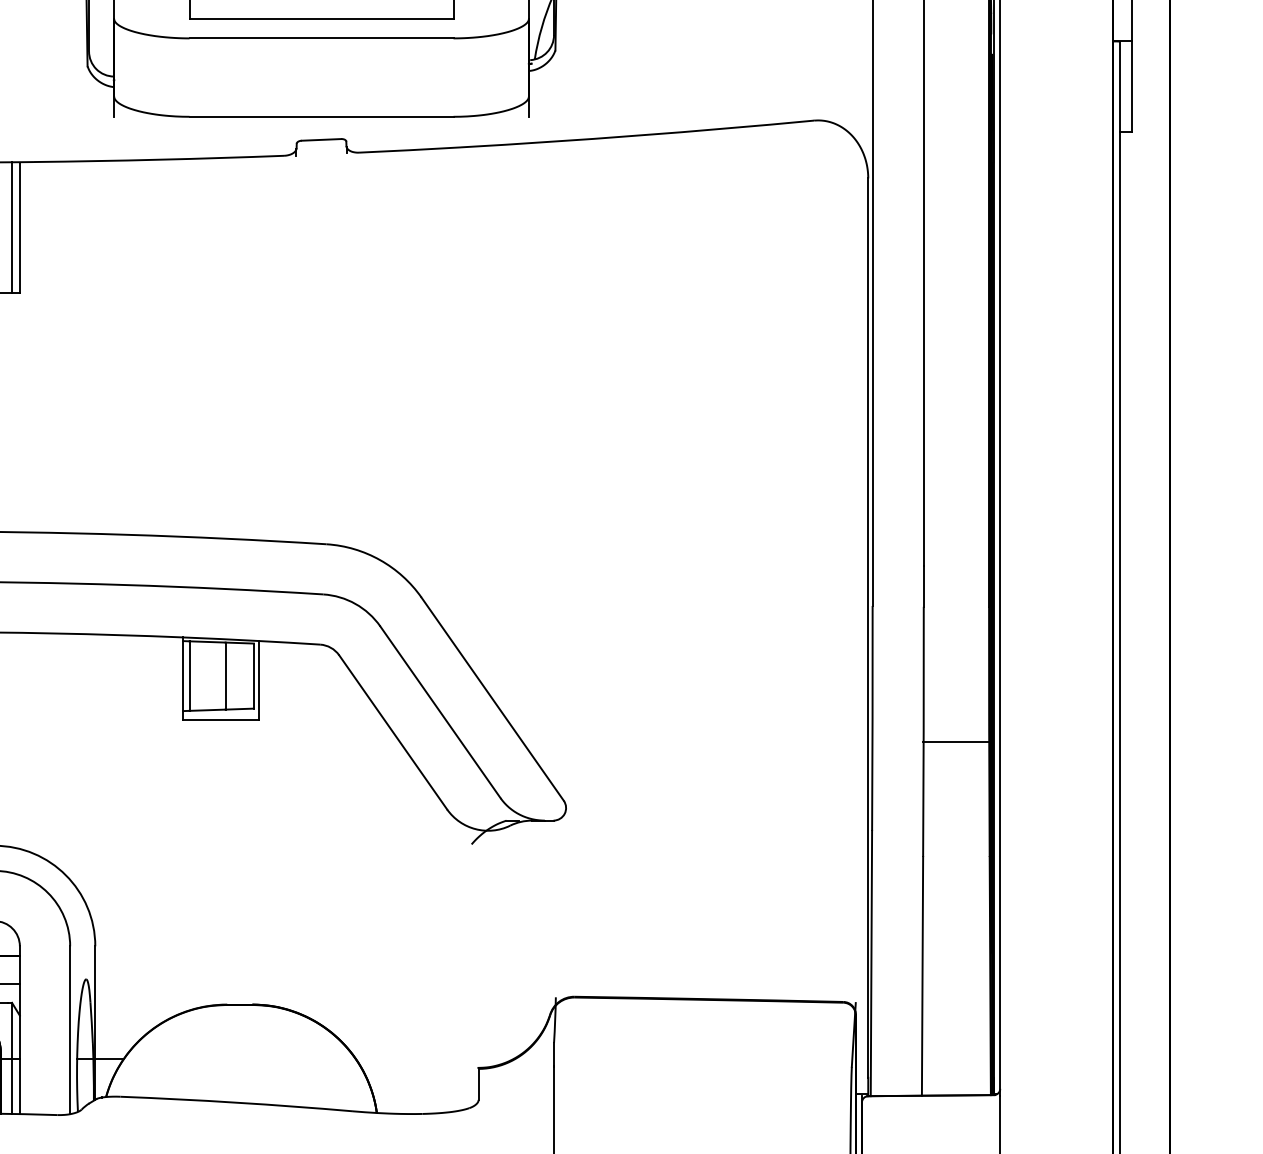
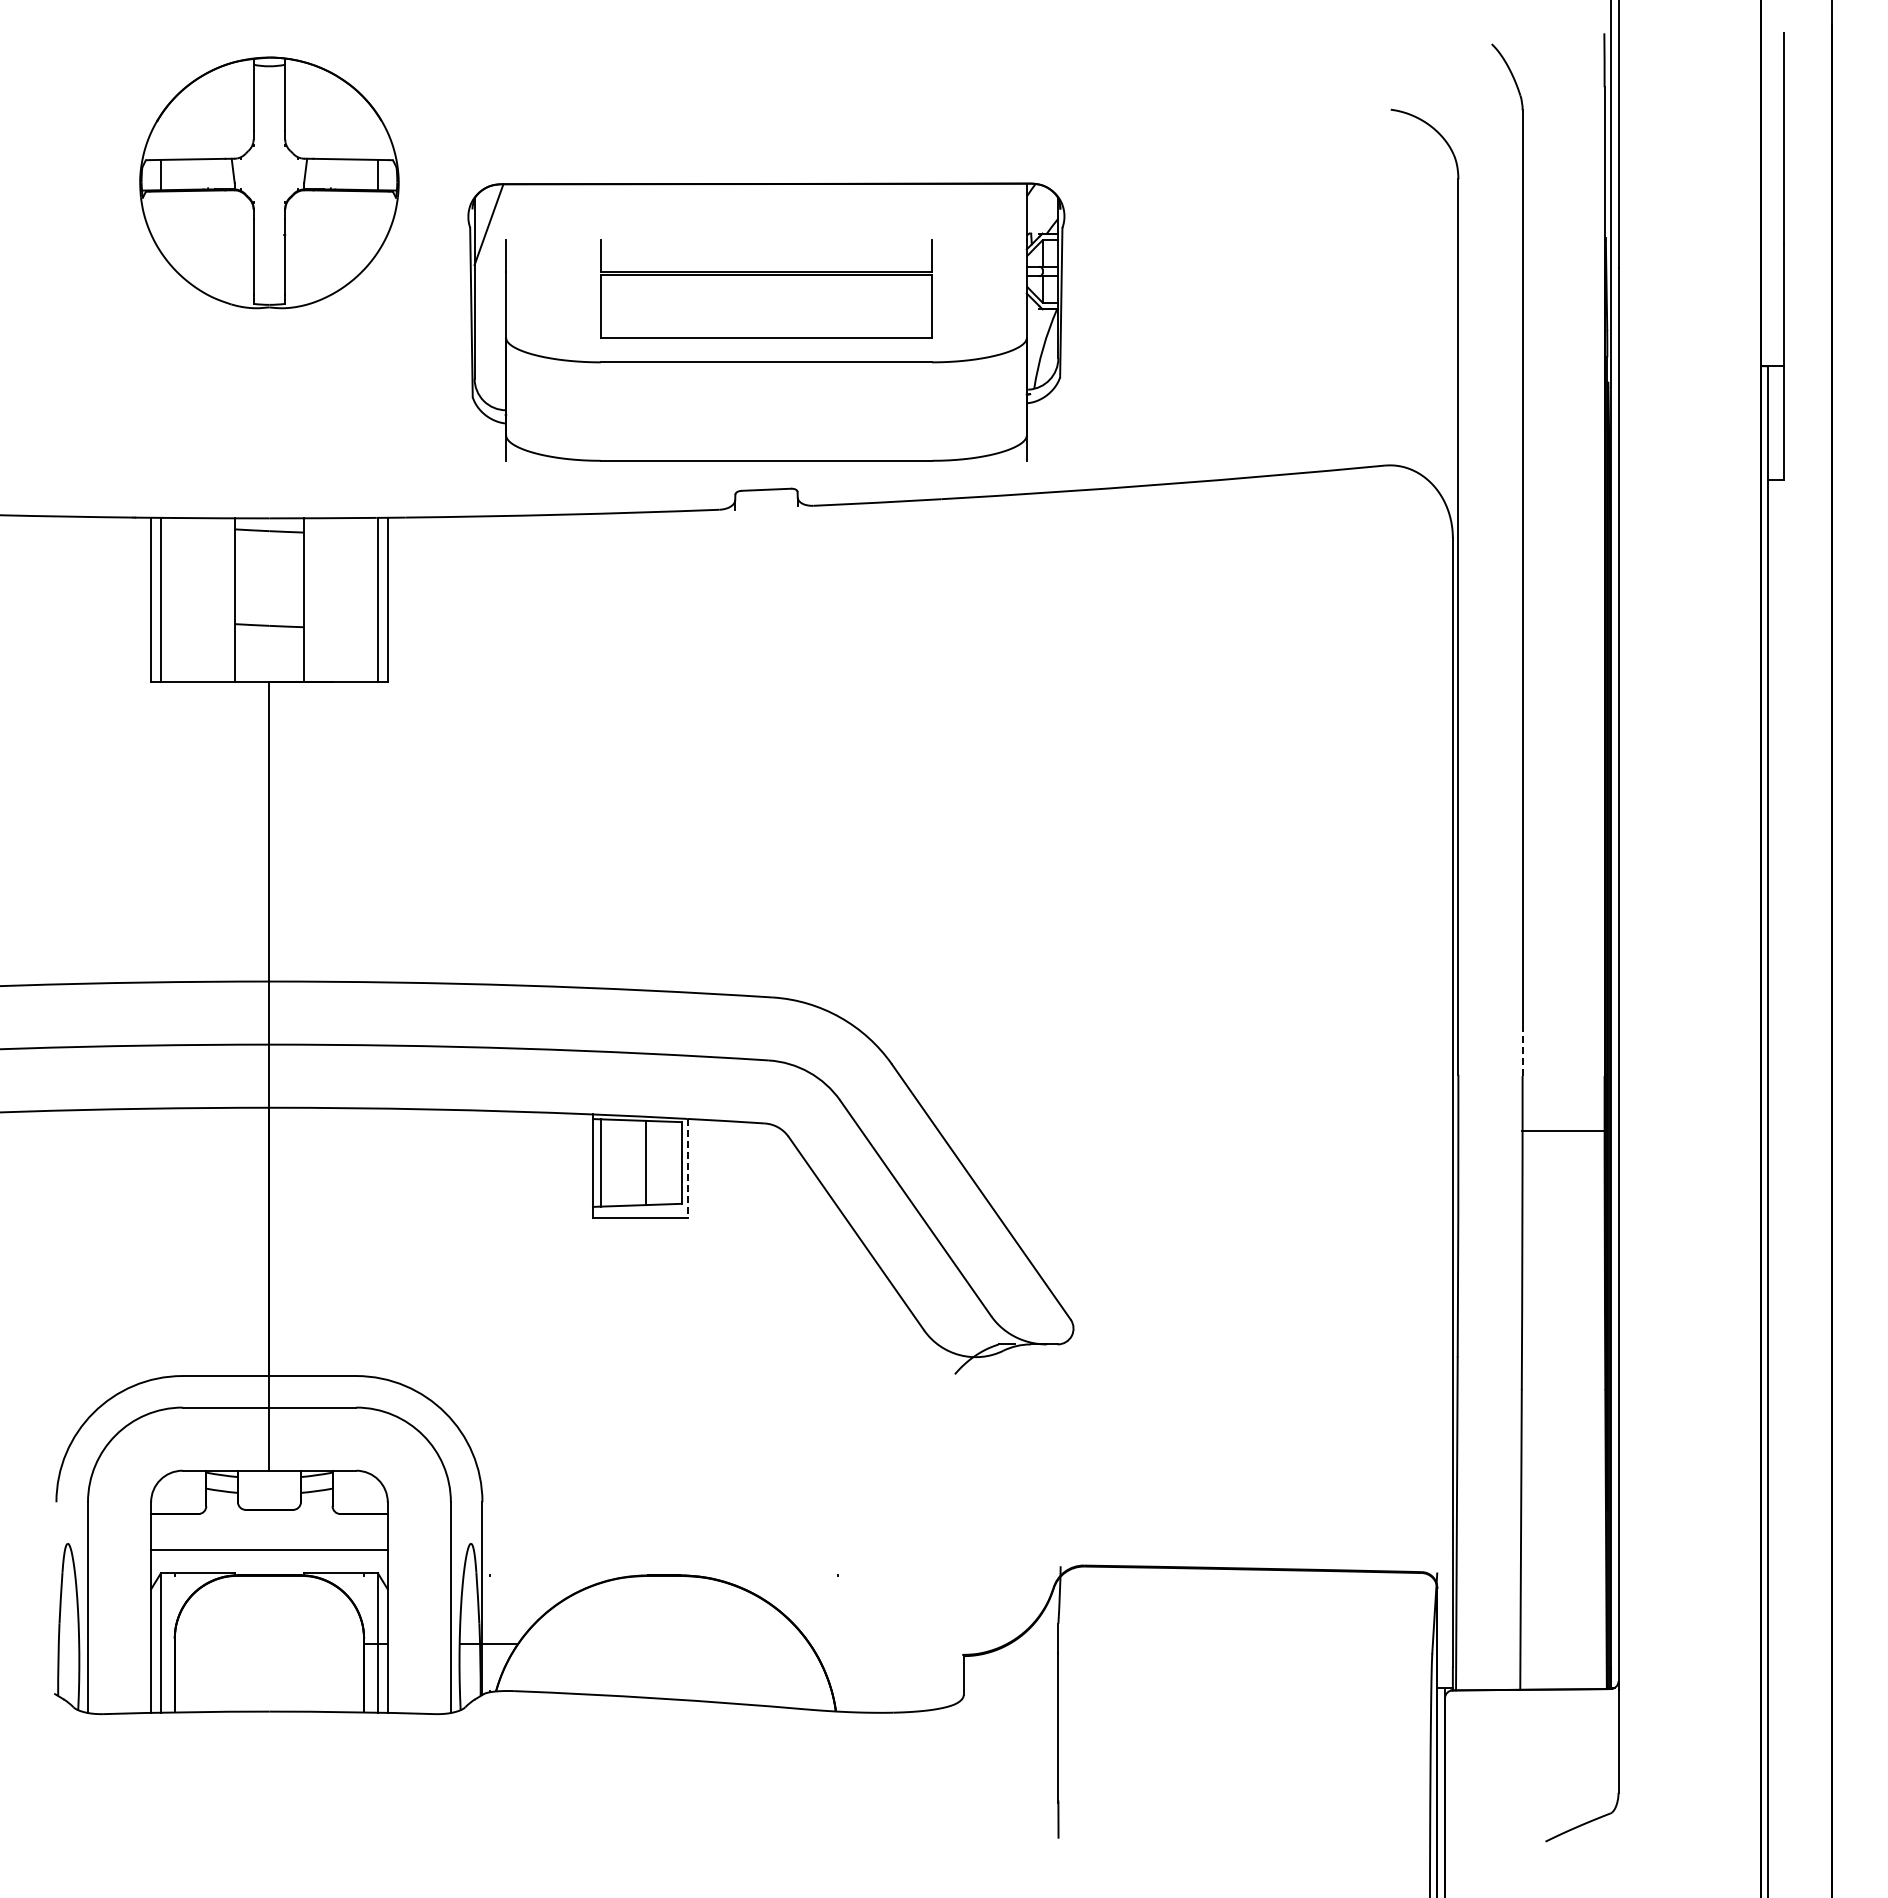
line: (923, 586) -> (1522, 1050), solid -> dashed
line: (258, 680) -> (687, 1168), solid -> dashed
line: (956, 741) -> (1563, 1131), moved

